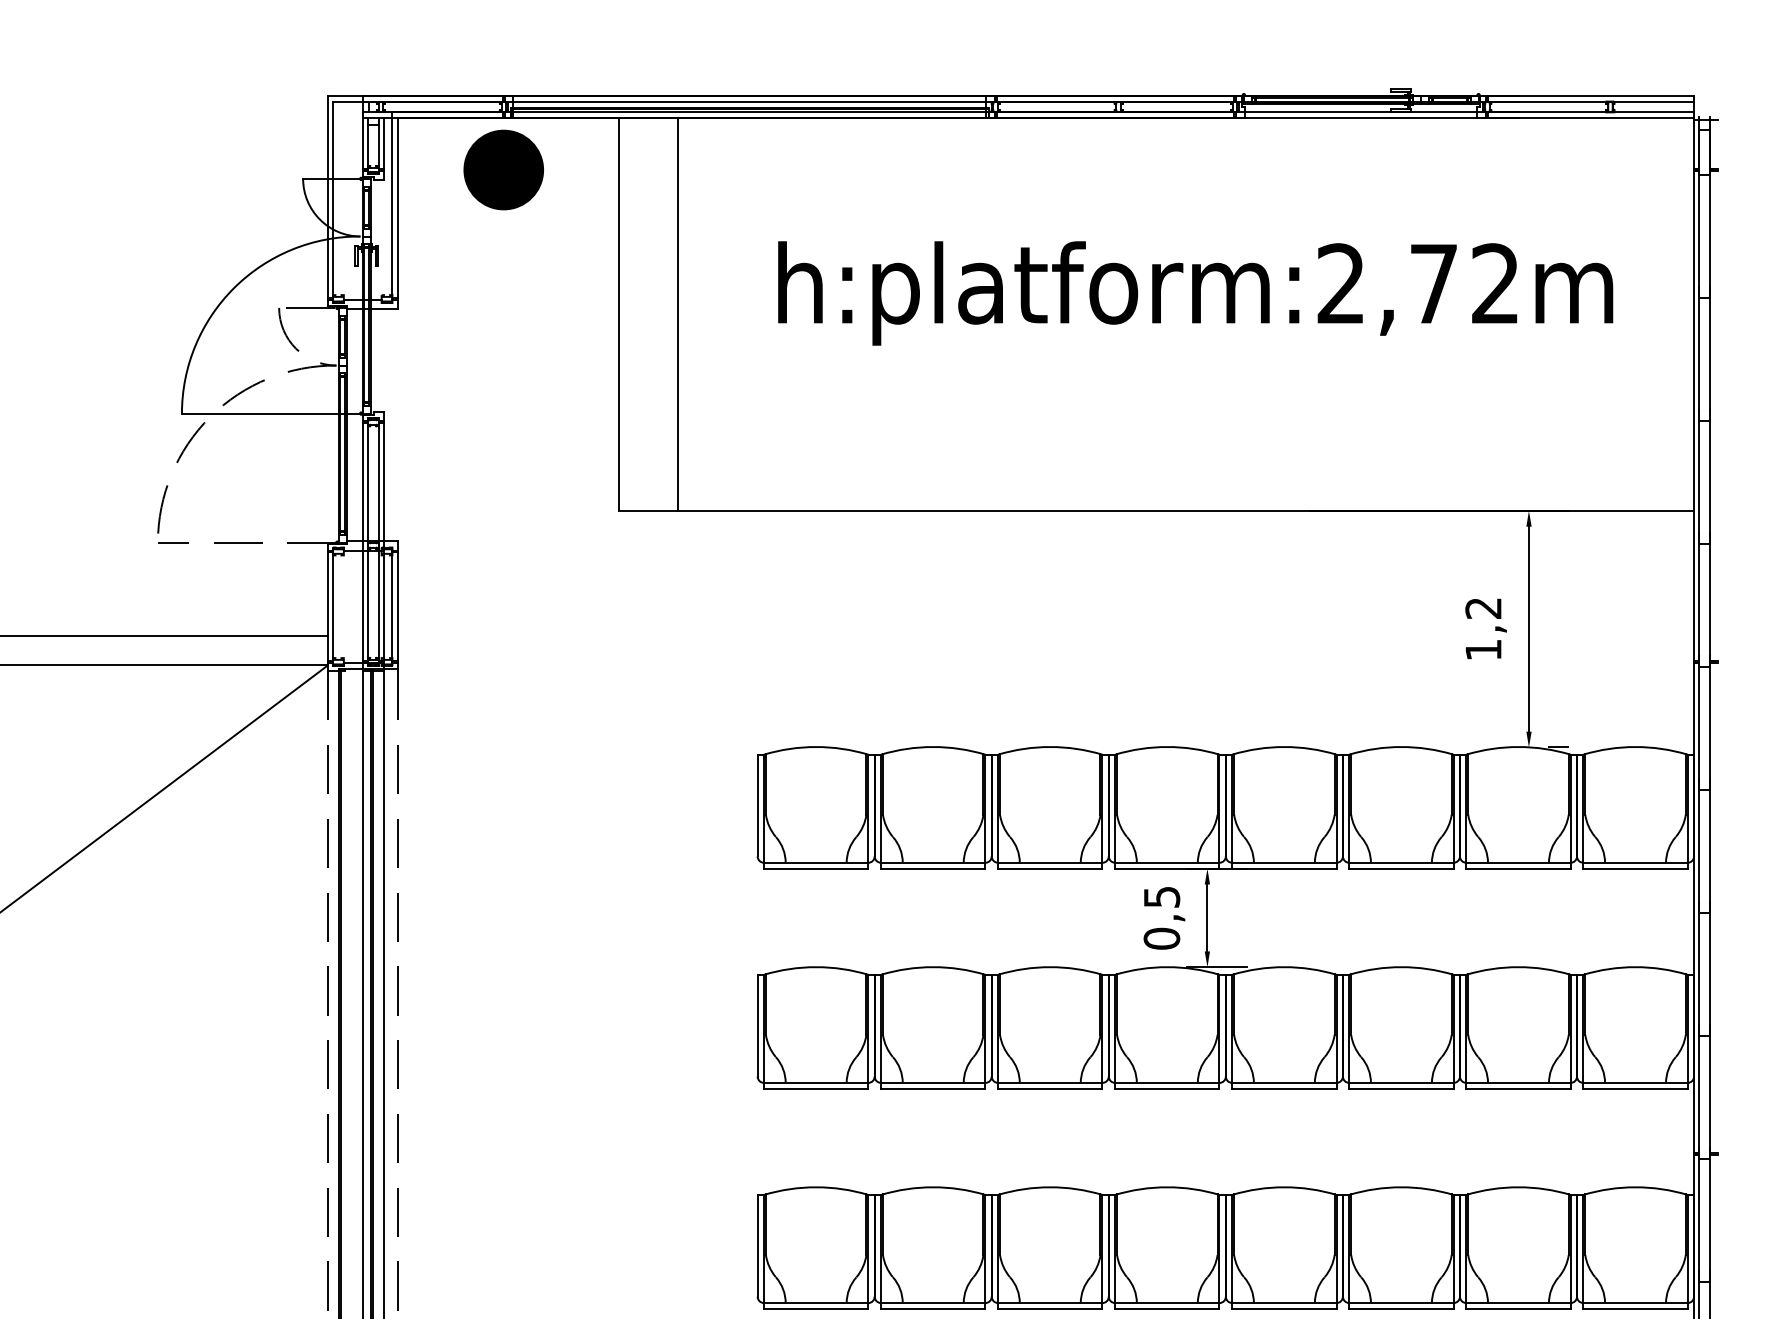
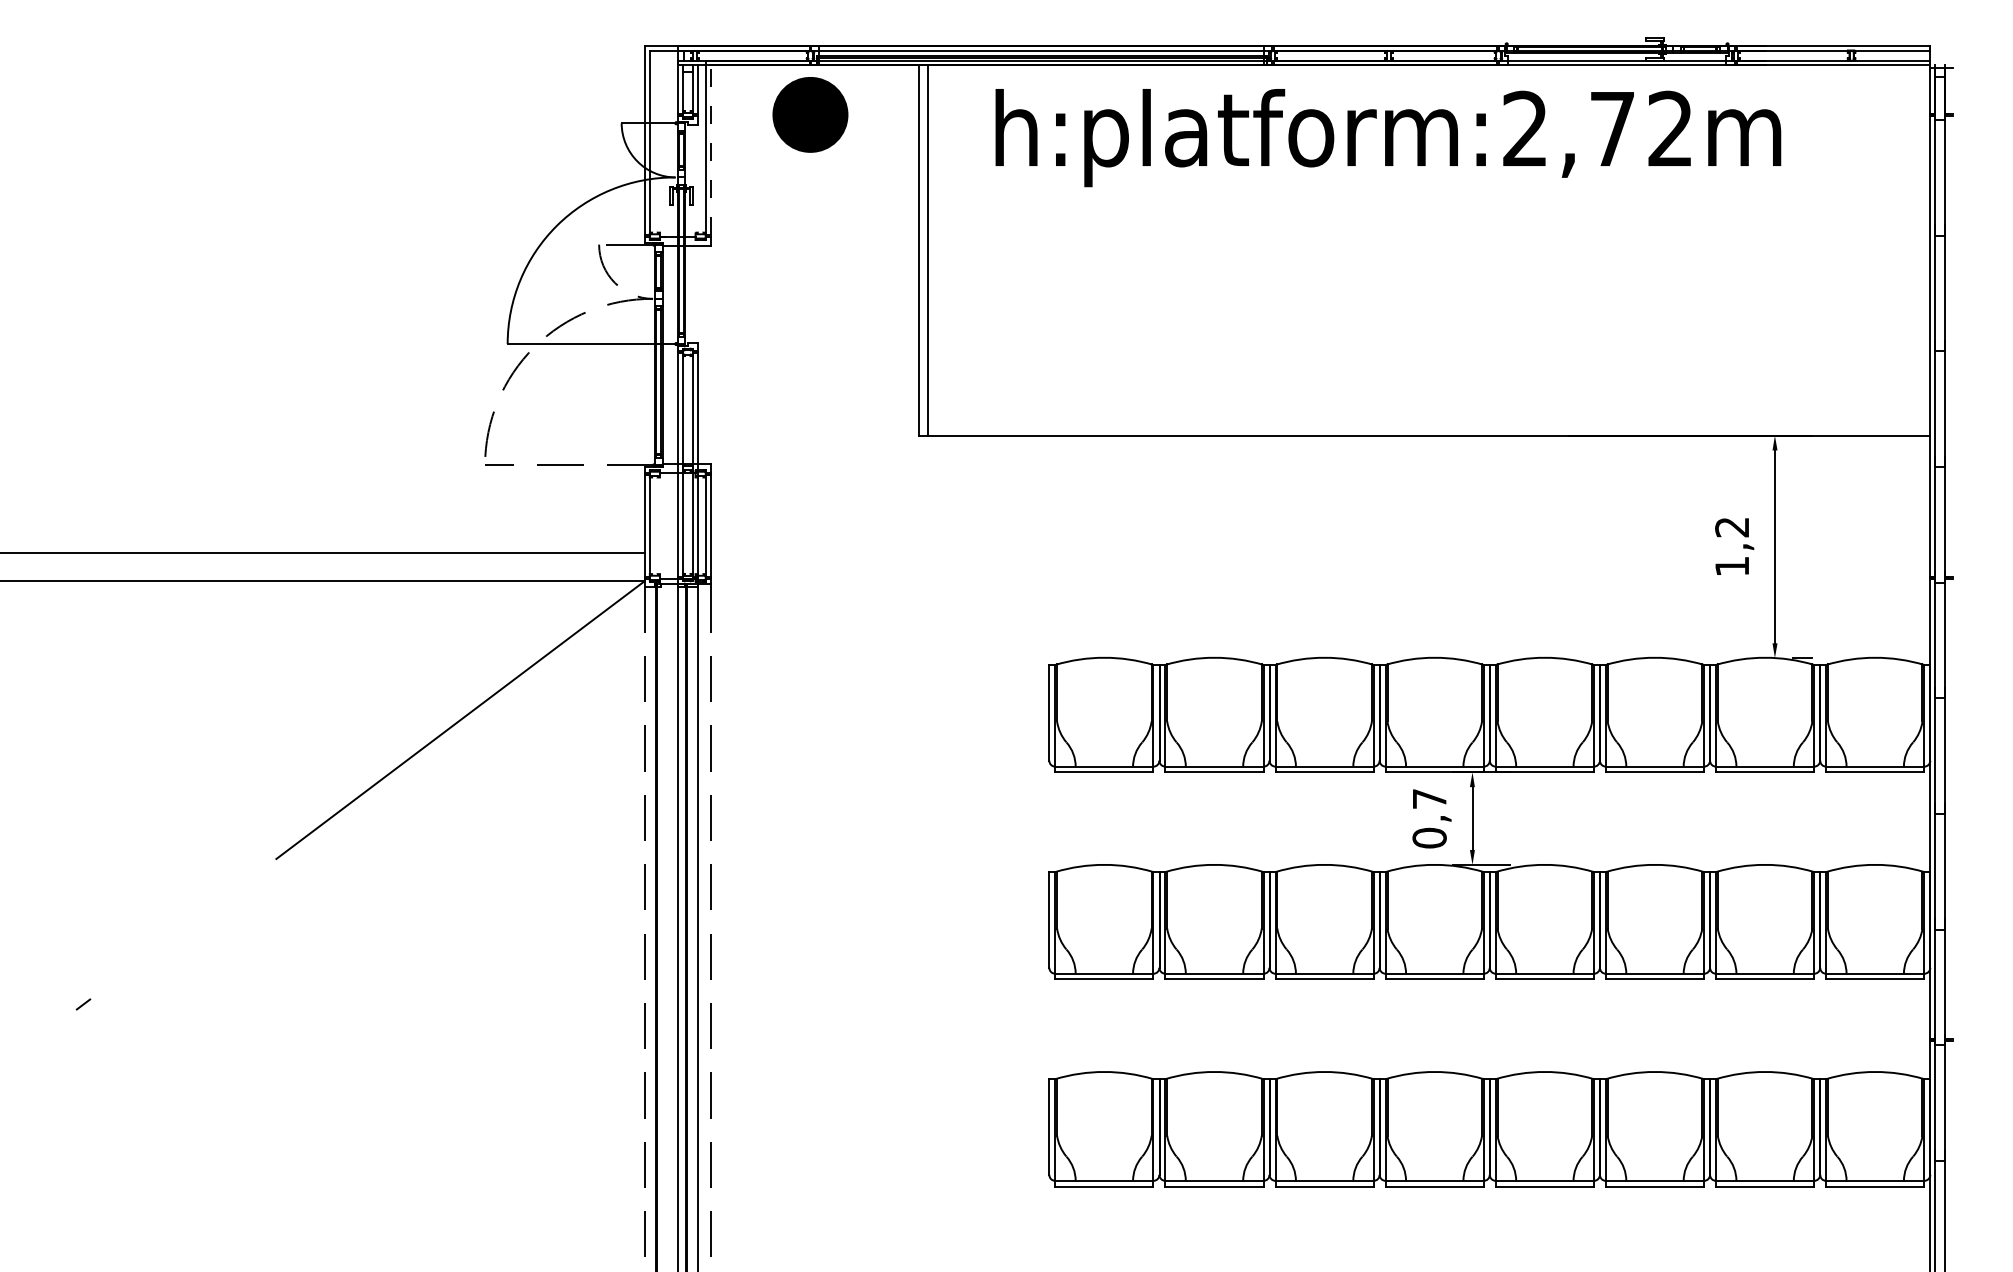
line: (397, 207) -> (710, 150), solid -> dashed
text: (1195, 293) -> (1388, 138), moved
line: (678, 314) -> (927, 250), moved
text: (1161, 896) -> (1429, 798), 0,5 -> 0,7

